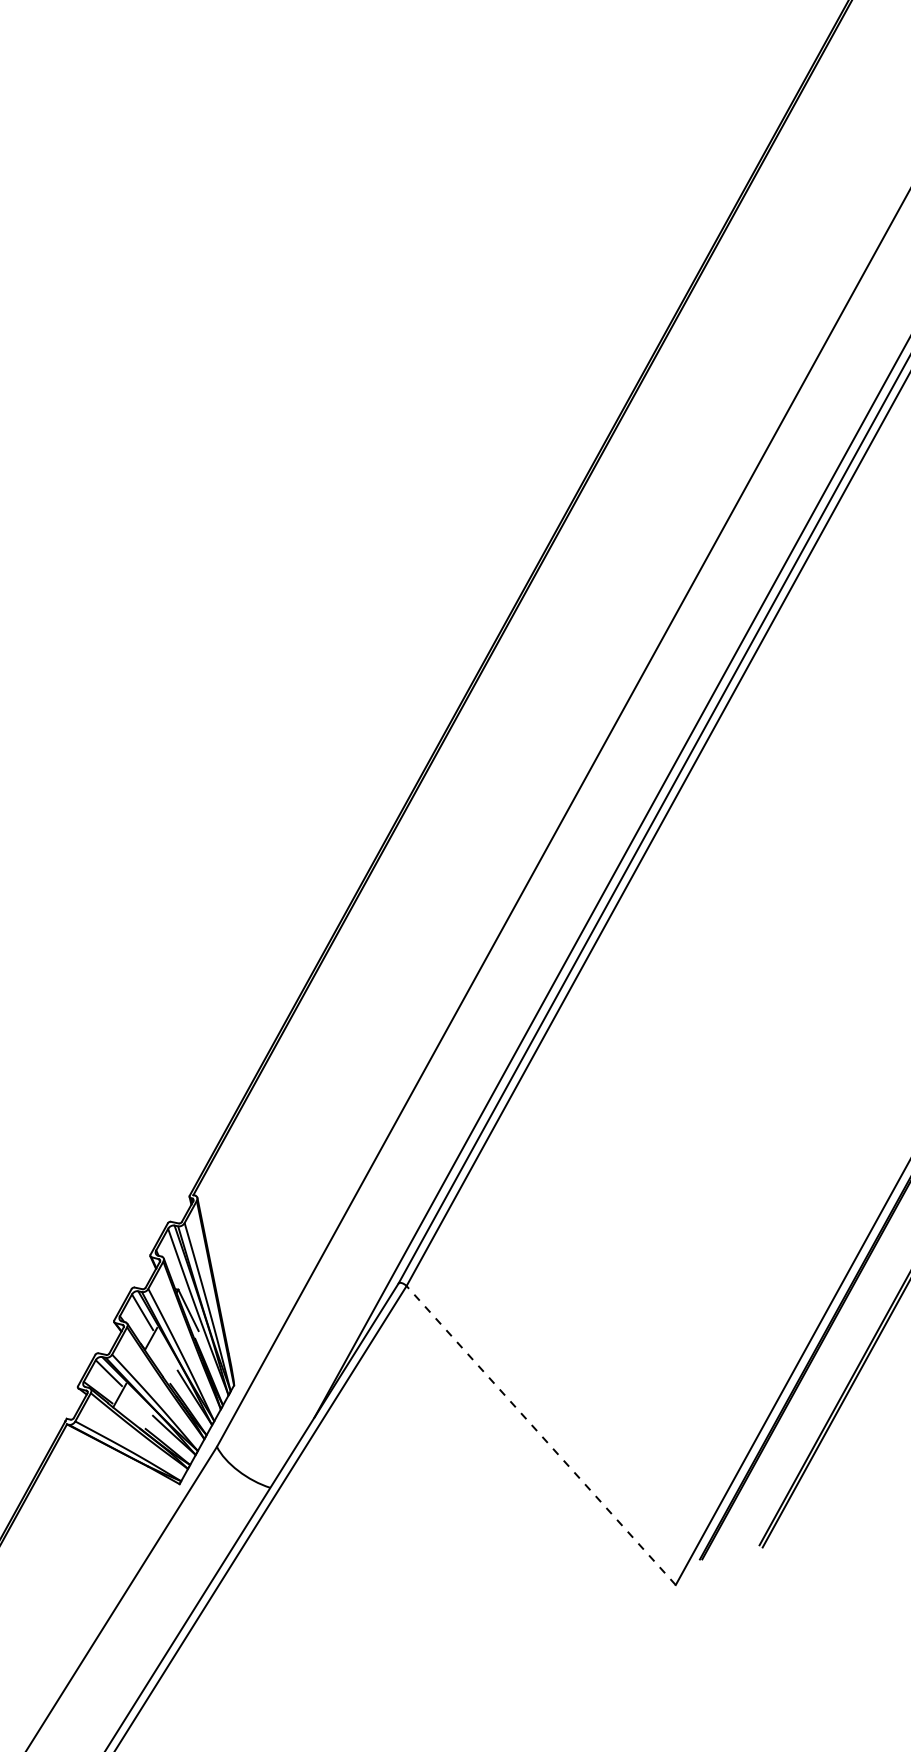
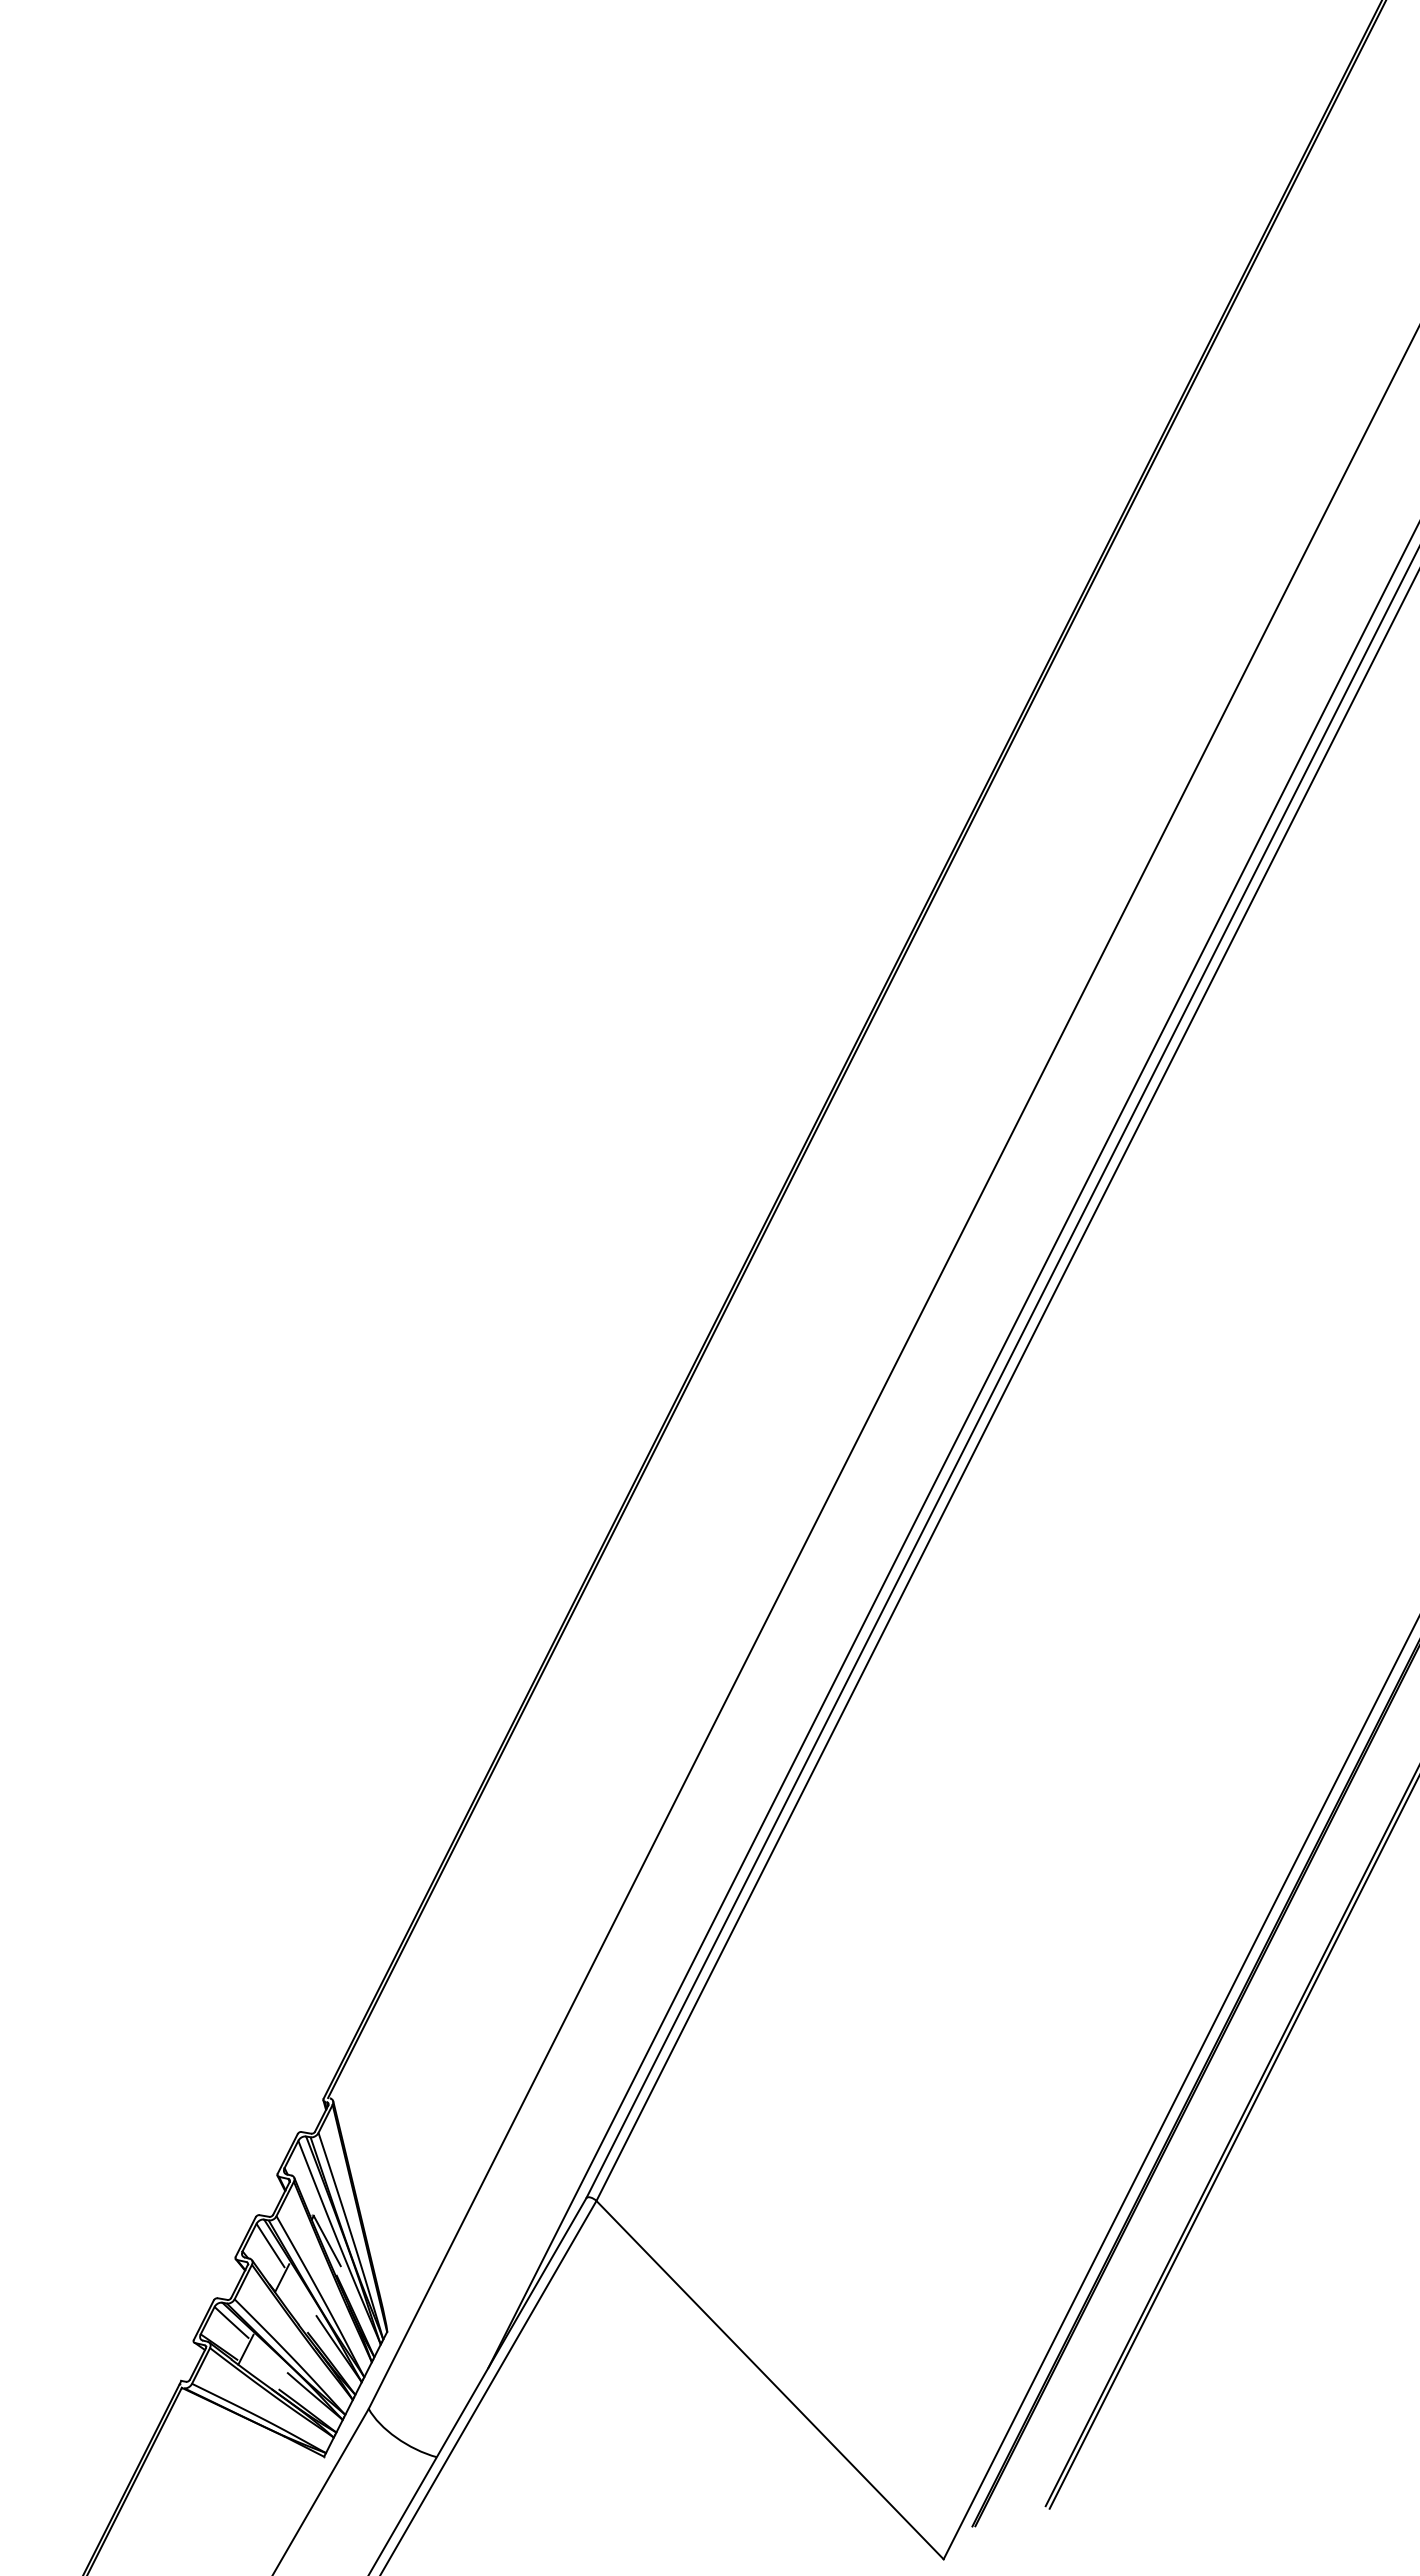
line: (540, 1435) -> (769, 2379), dashed -> solid

